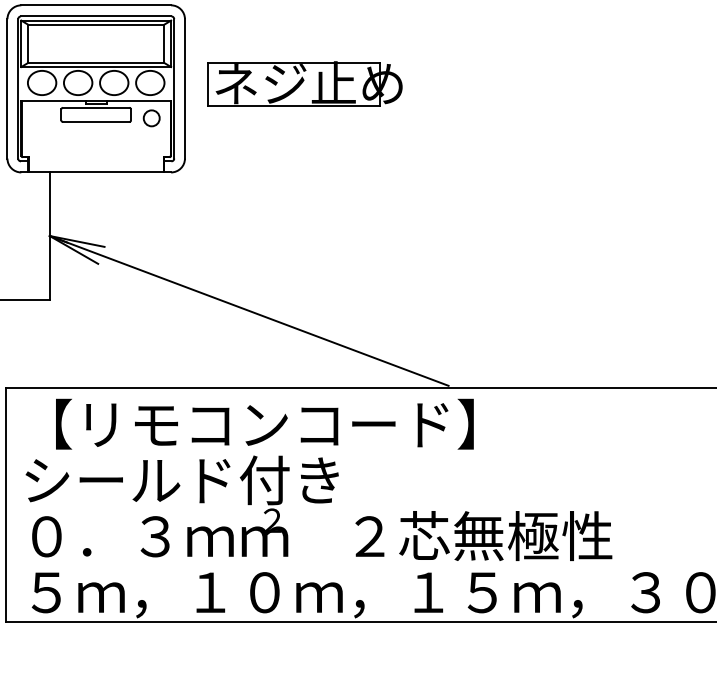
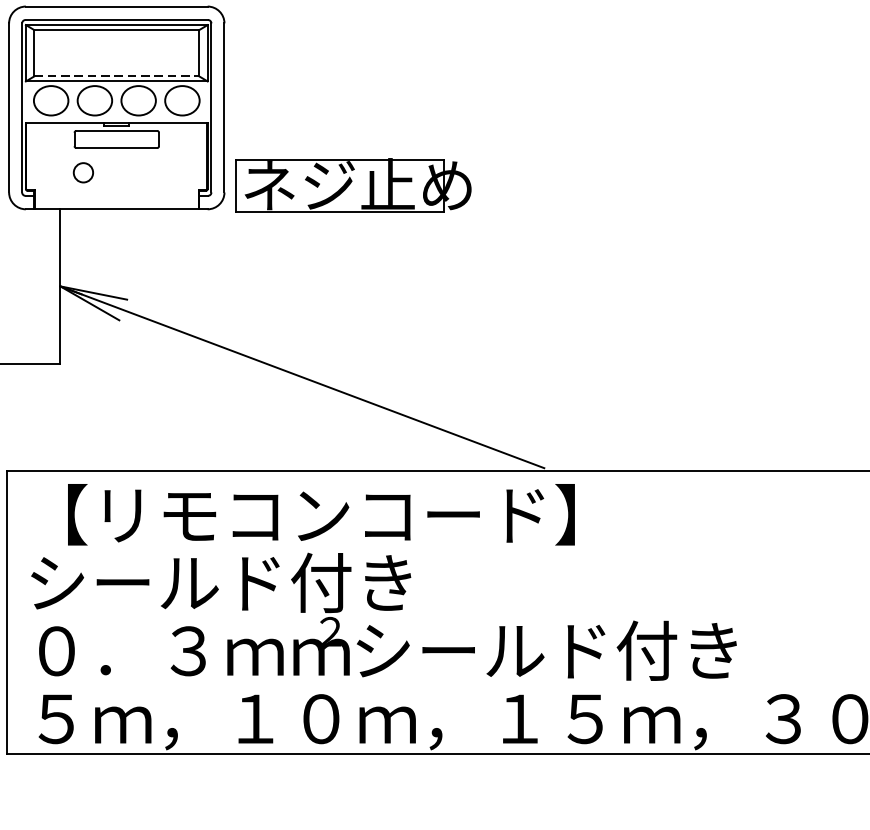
line: (96, 62) -> (117, 75), solid -> dashed
part: (304, 83) -> (352, 185), moved
circle: (151, 118) -> (83, 172), moved
text: (453, 536) -> (550, 650), ２芯無極性 -> シールド付き

